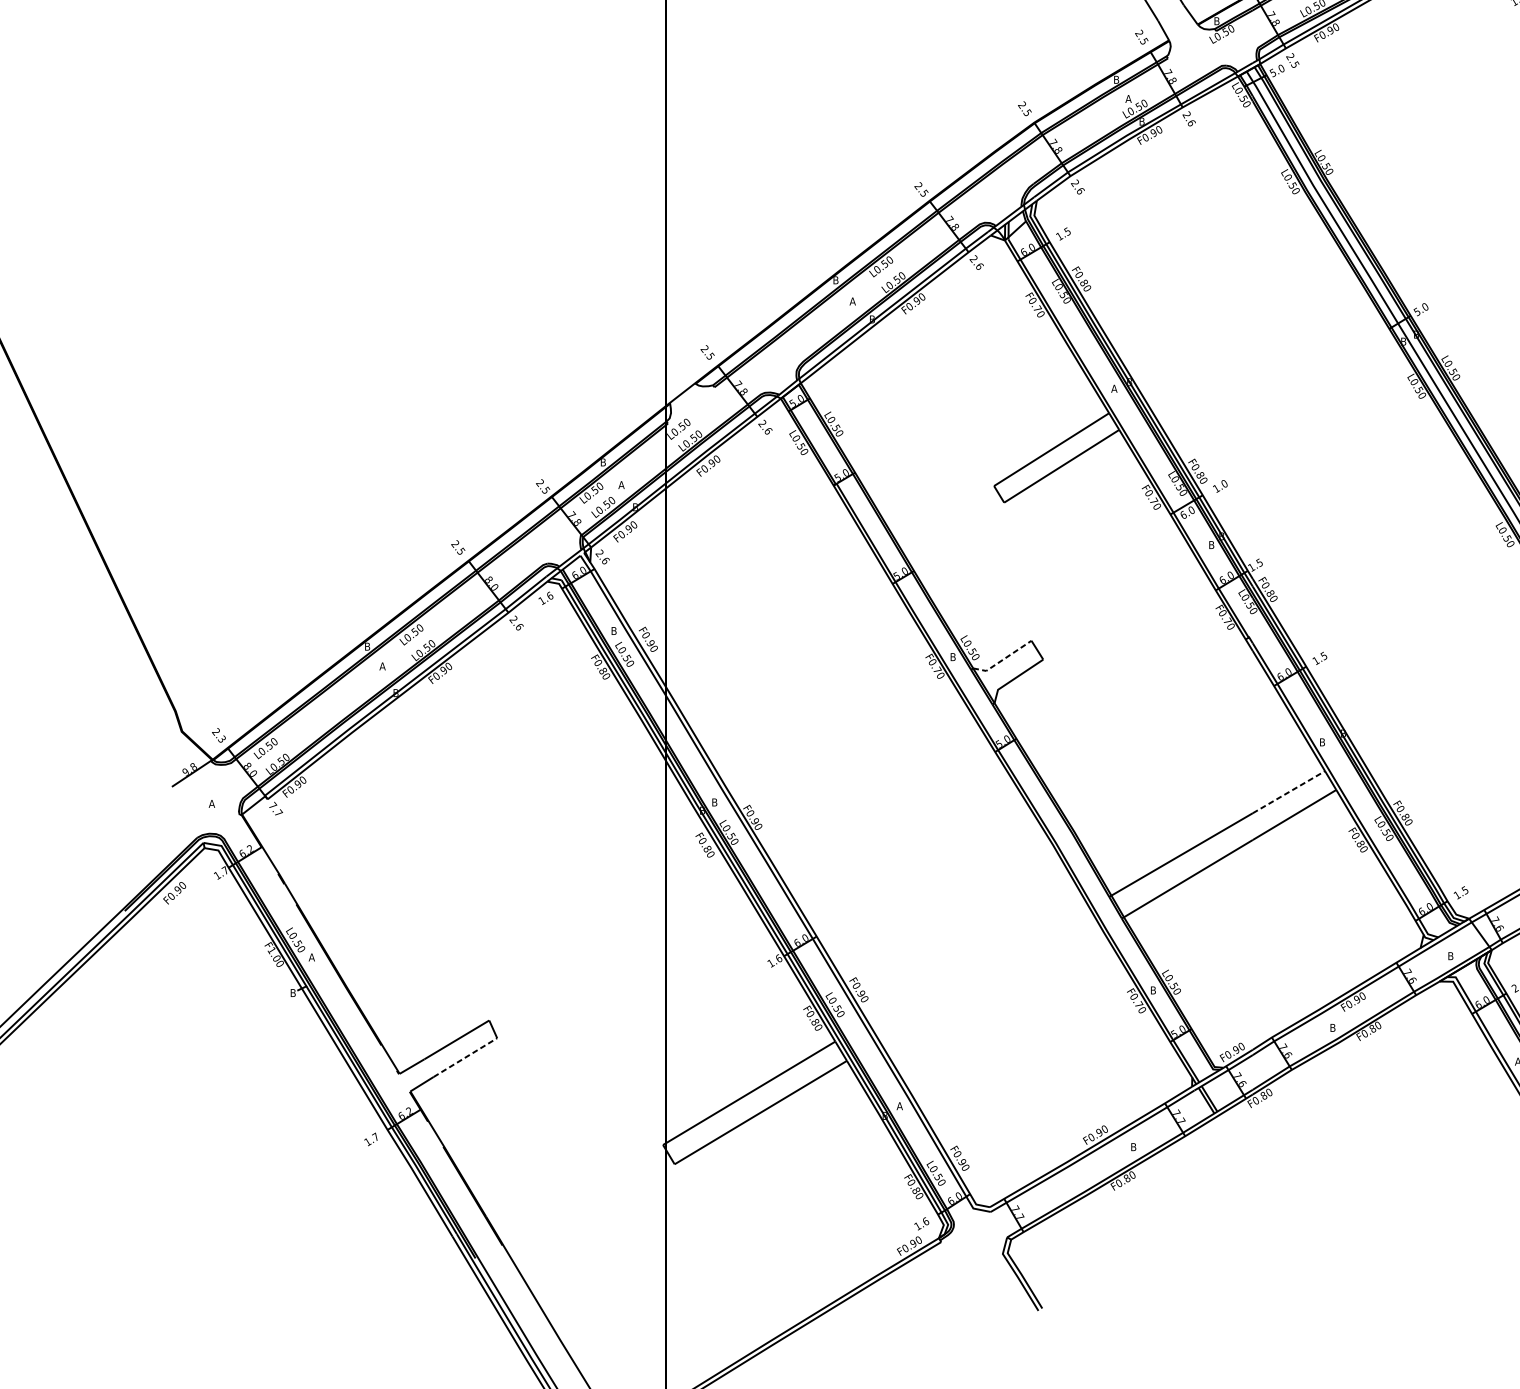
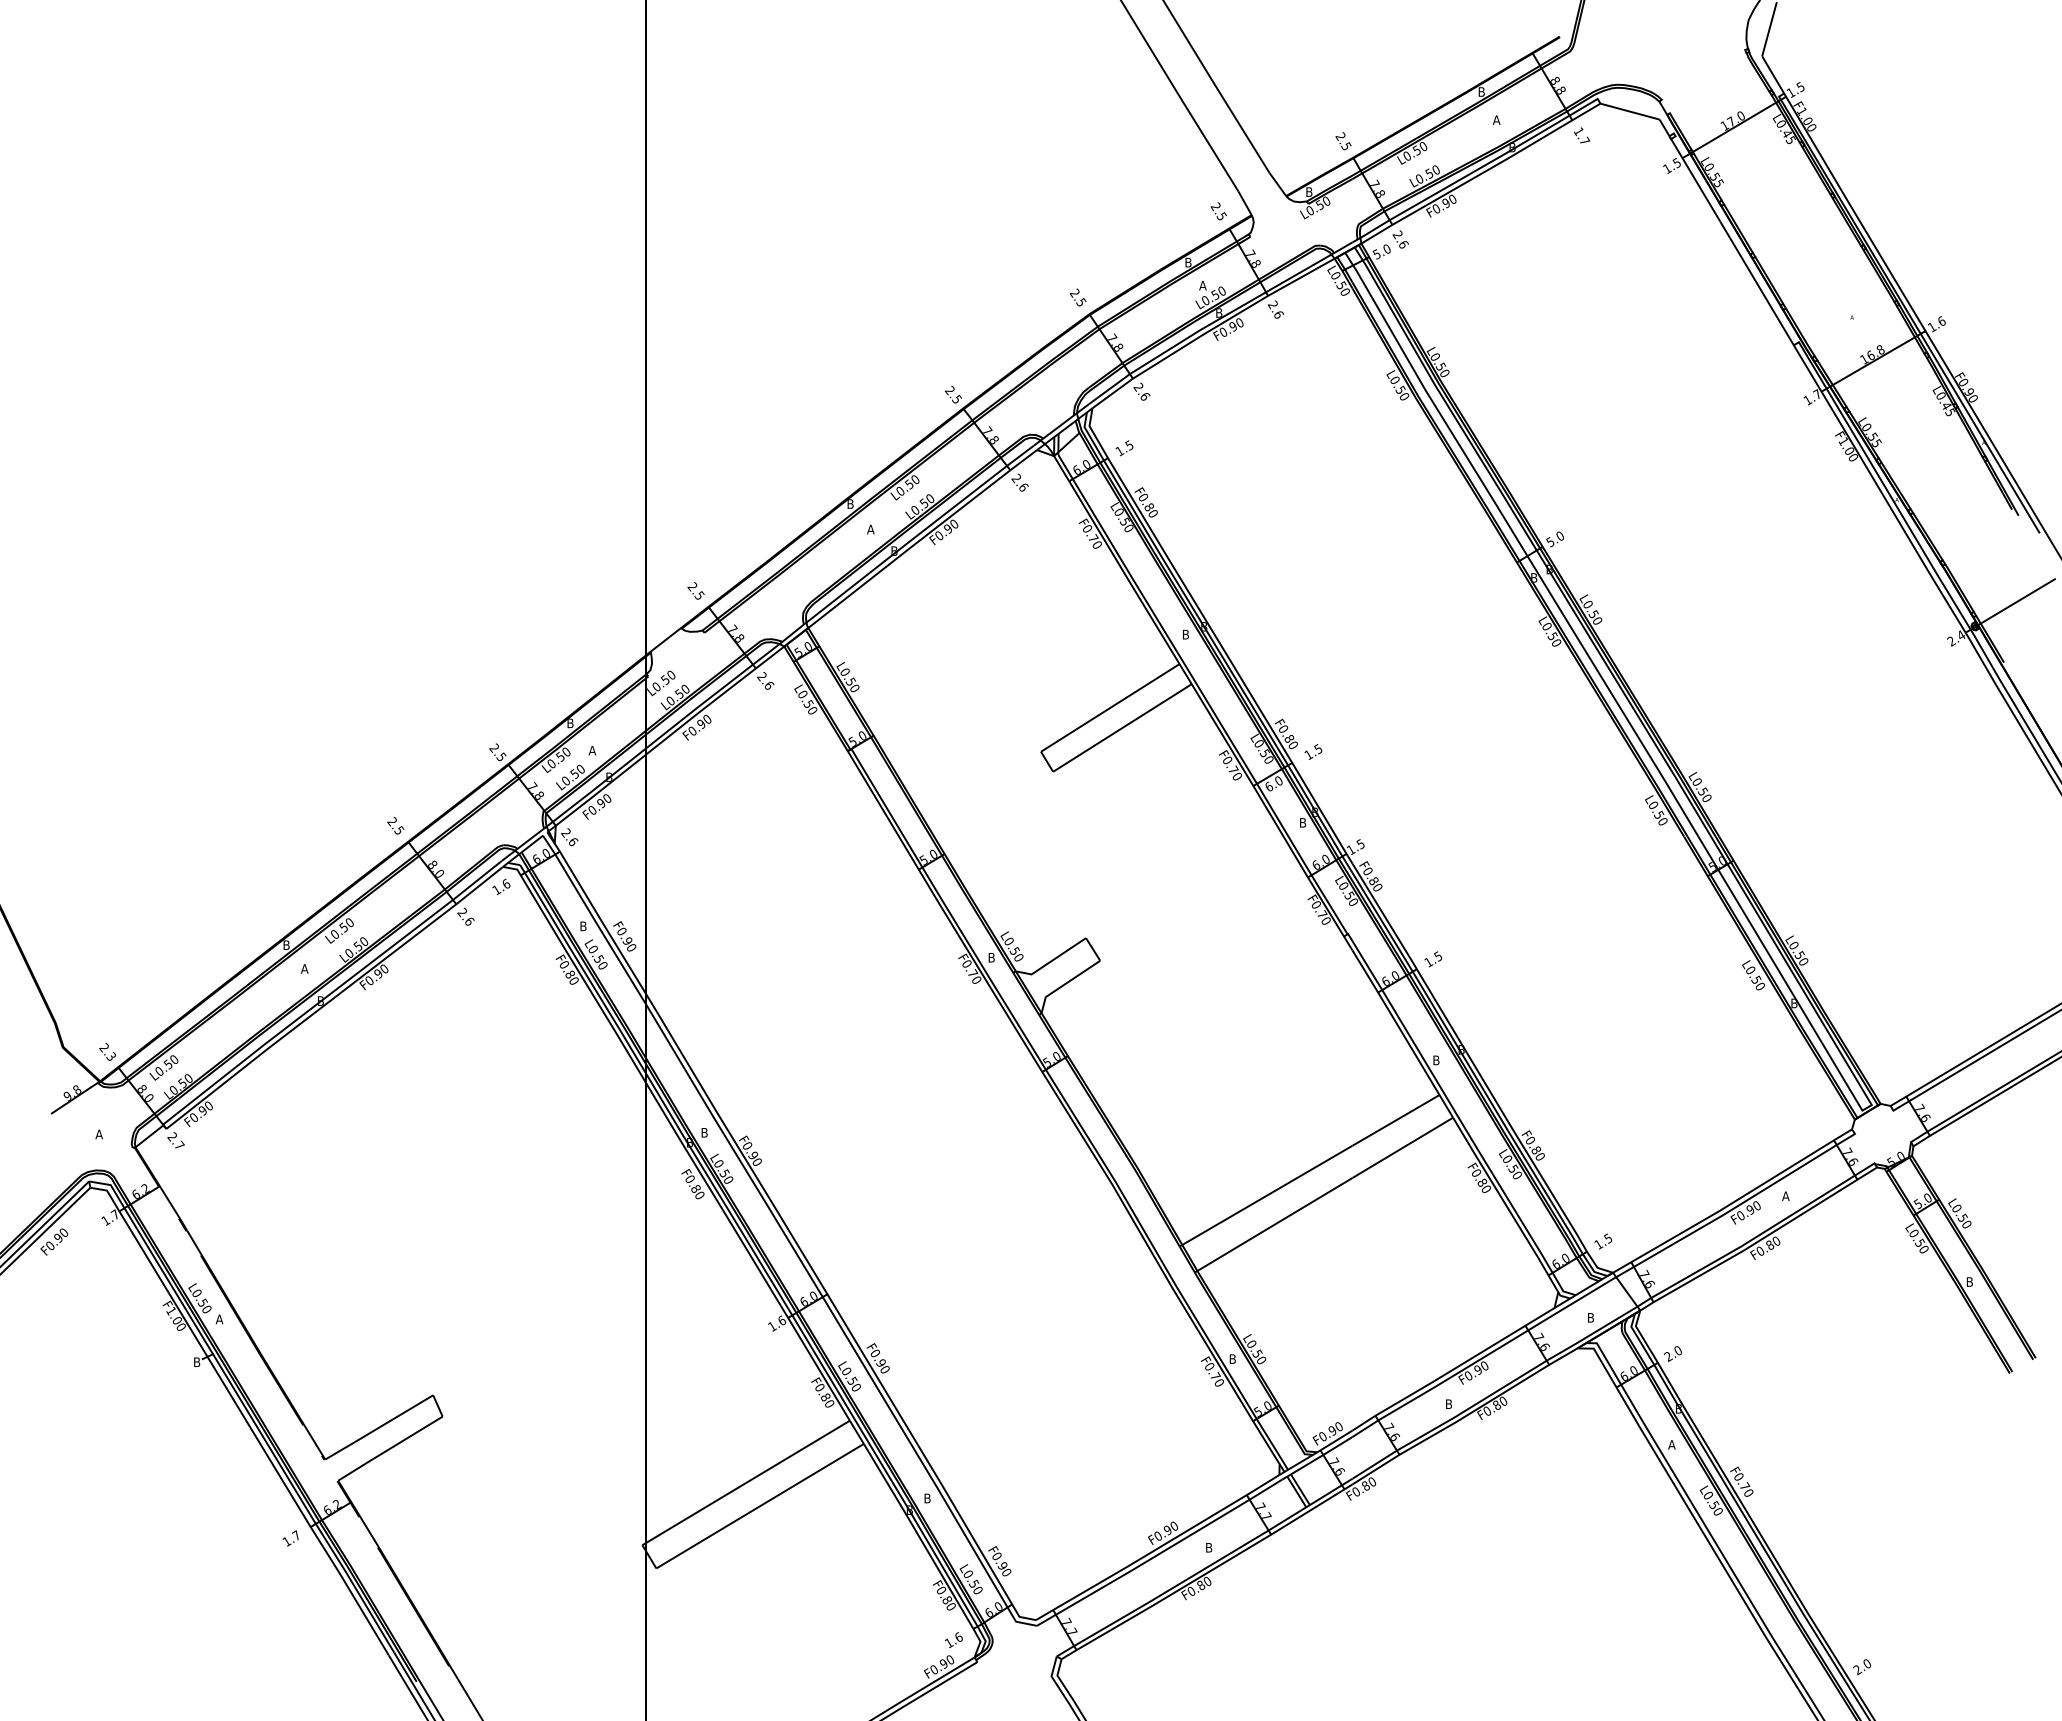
text: (1295, 64) -> (1403, 244), 2.5 -> 2.6
text: (1114, 388) -> (1185, 634), A -> B
text: (1223, 484) -> (1317, 749), 1.0 -> 1.5
line: (1002, 660) -> (1051, 961), dashed -> solid
line: (1289, 792) -> (1396, 1120), dashed -> solid
text: (272, 805) -> (172, 1136), 7.7 -> 2.7
line: (465, 1057) -> (404, 1439), dashed -> solid
text: (899, 1106) -> (927, 1498), A -> B

